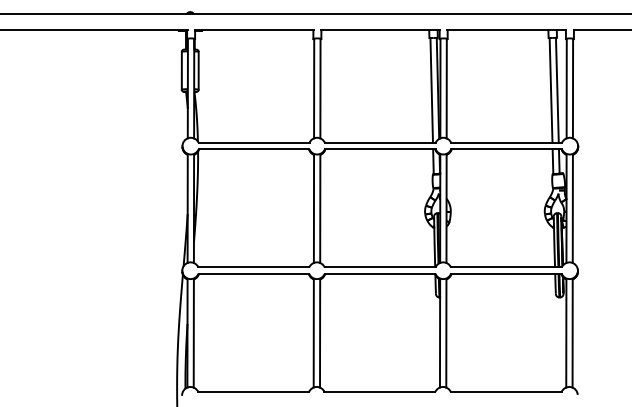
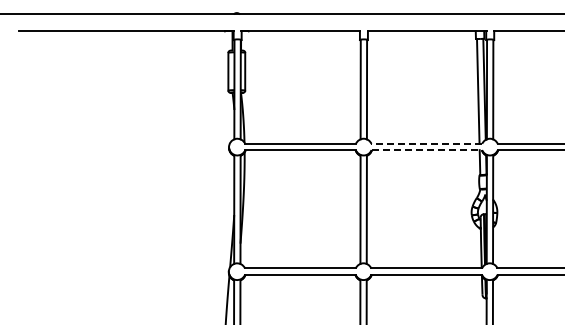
line: (379, 142) -> (426, 143), solid -> dashed
line: (380, 149) -> (427, 150), solid -> dashed

